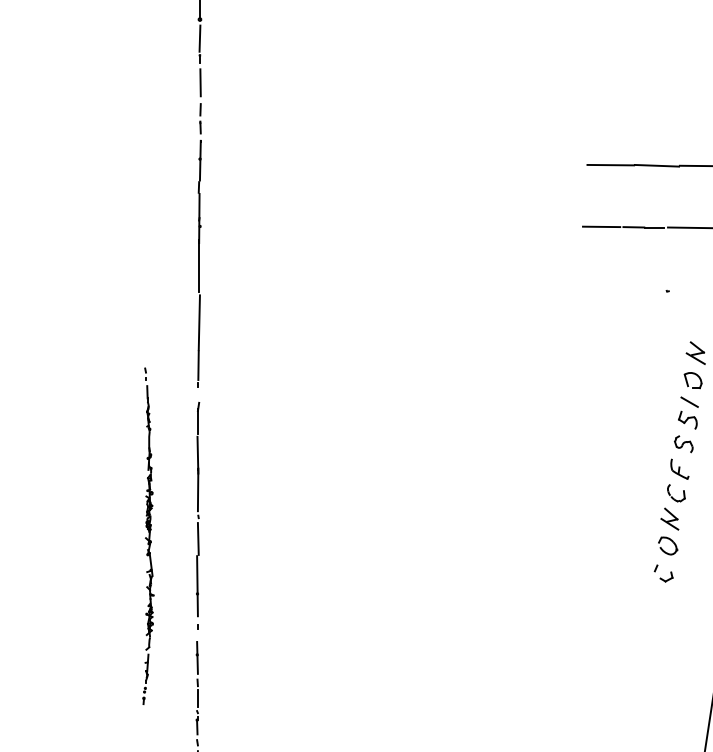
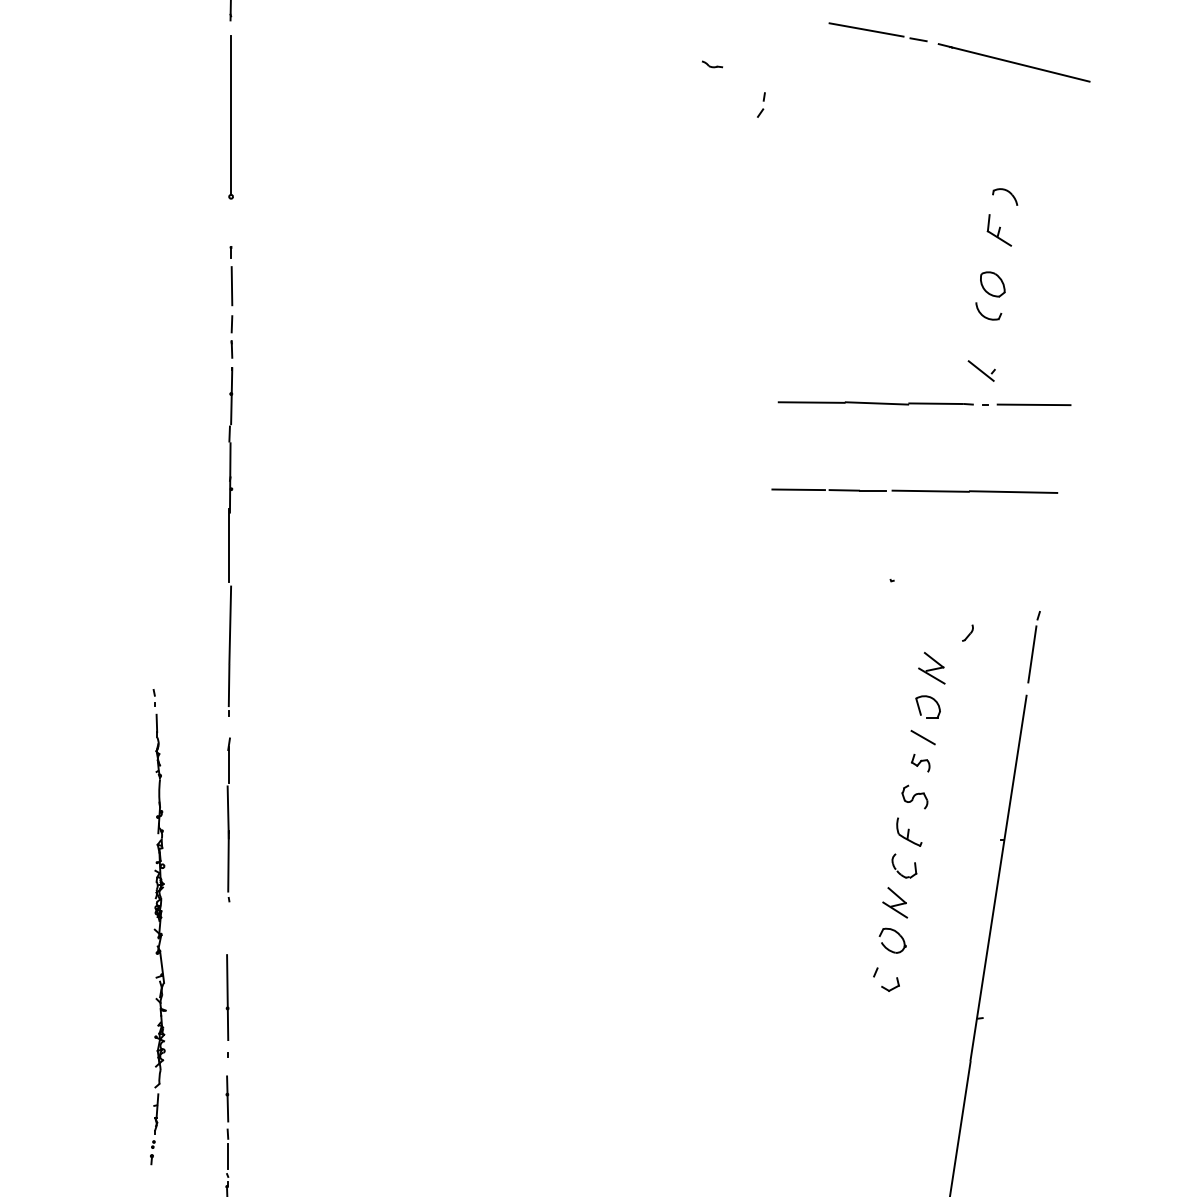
line: (199, 38) -> (230, 223), removed
part: (687, 420) -> (920, 763), size x0.7
line: (198, 538) -> (228, 930), removed

